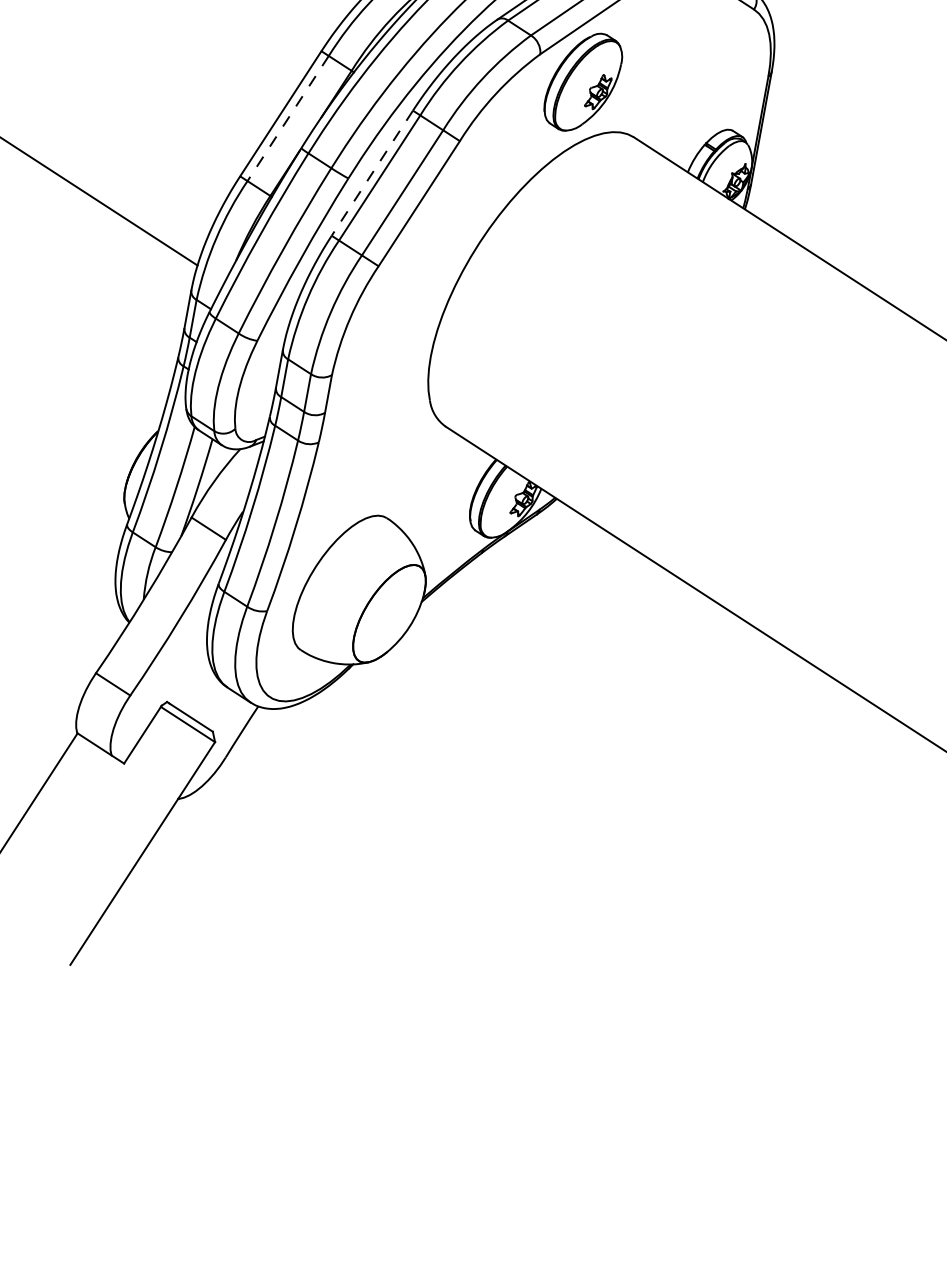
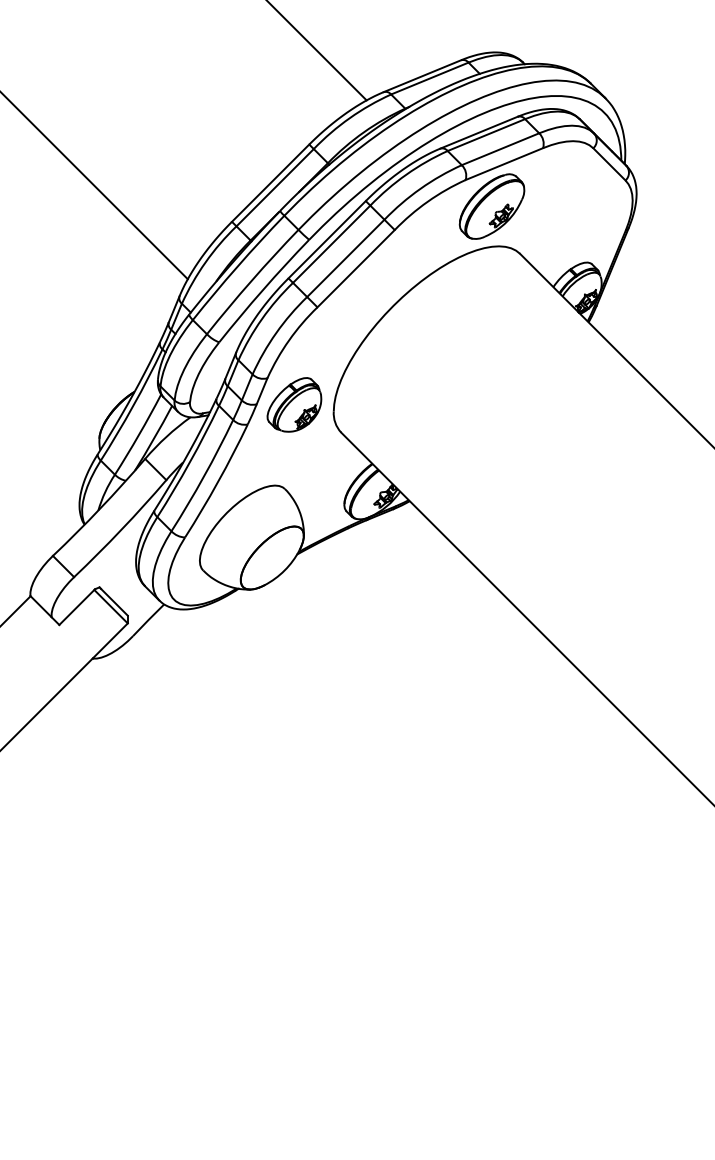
line: (288, 118) -> (275, 187), dashed -> solid
line: (372, 172) -> (327, 239), dashed -> solid
part: (375, 402) -> (294, 404), added

